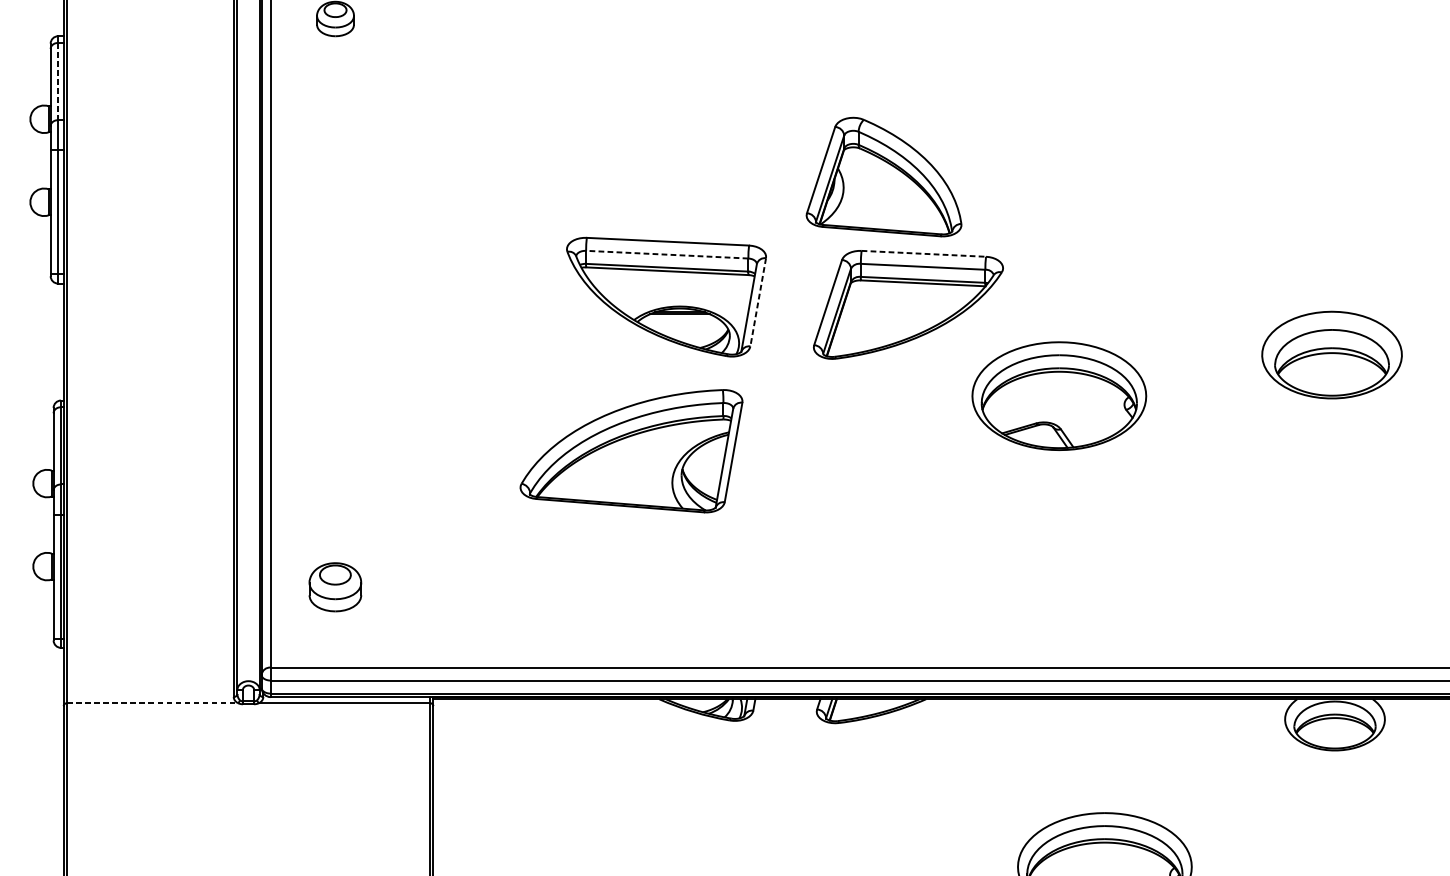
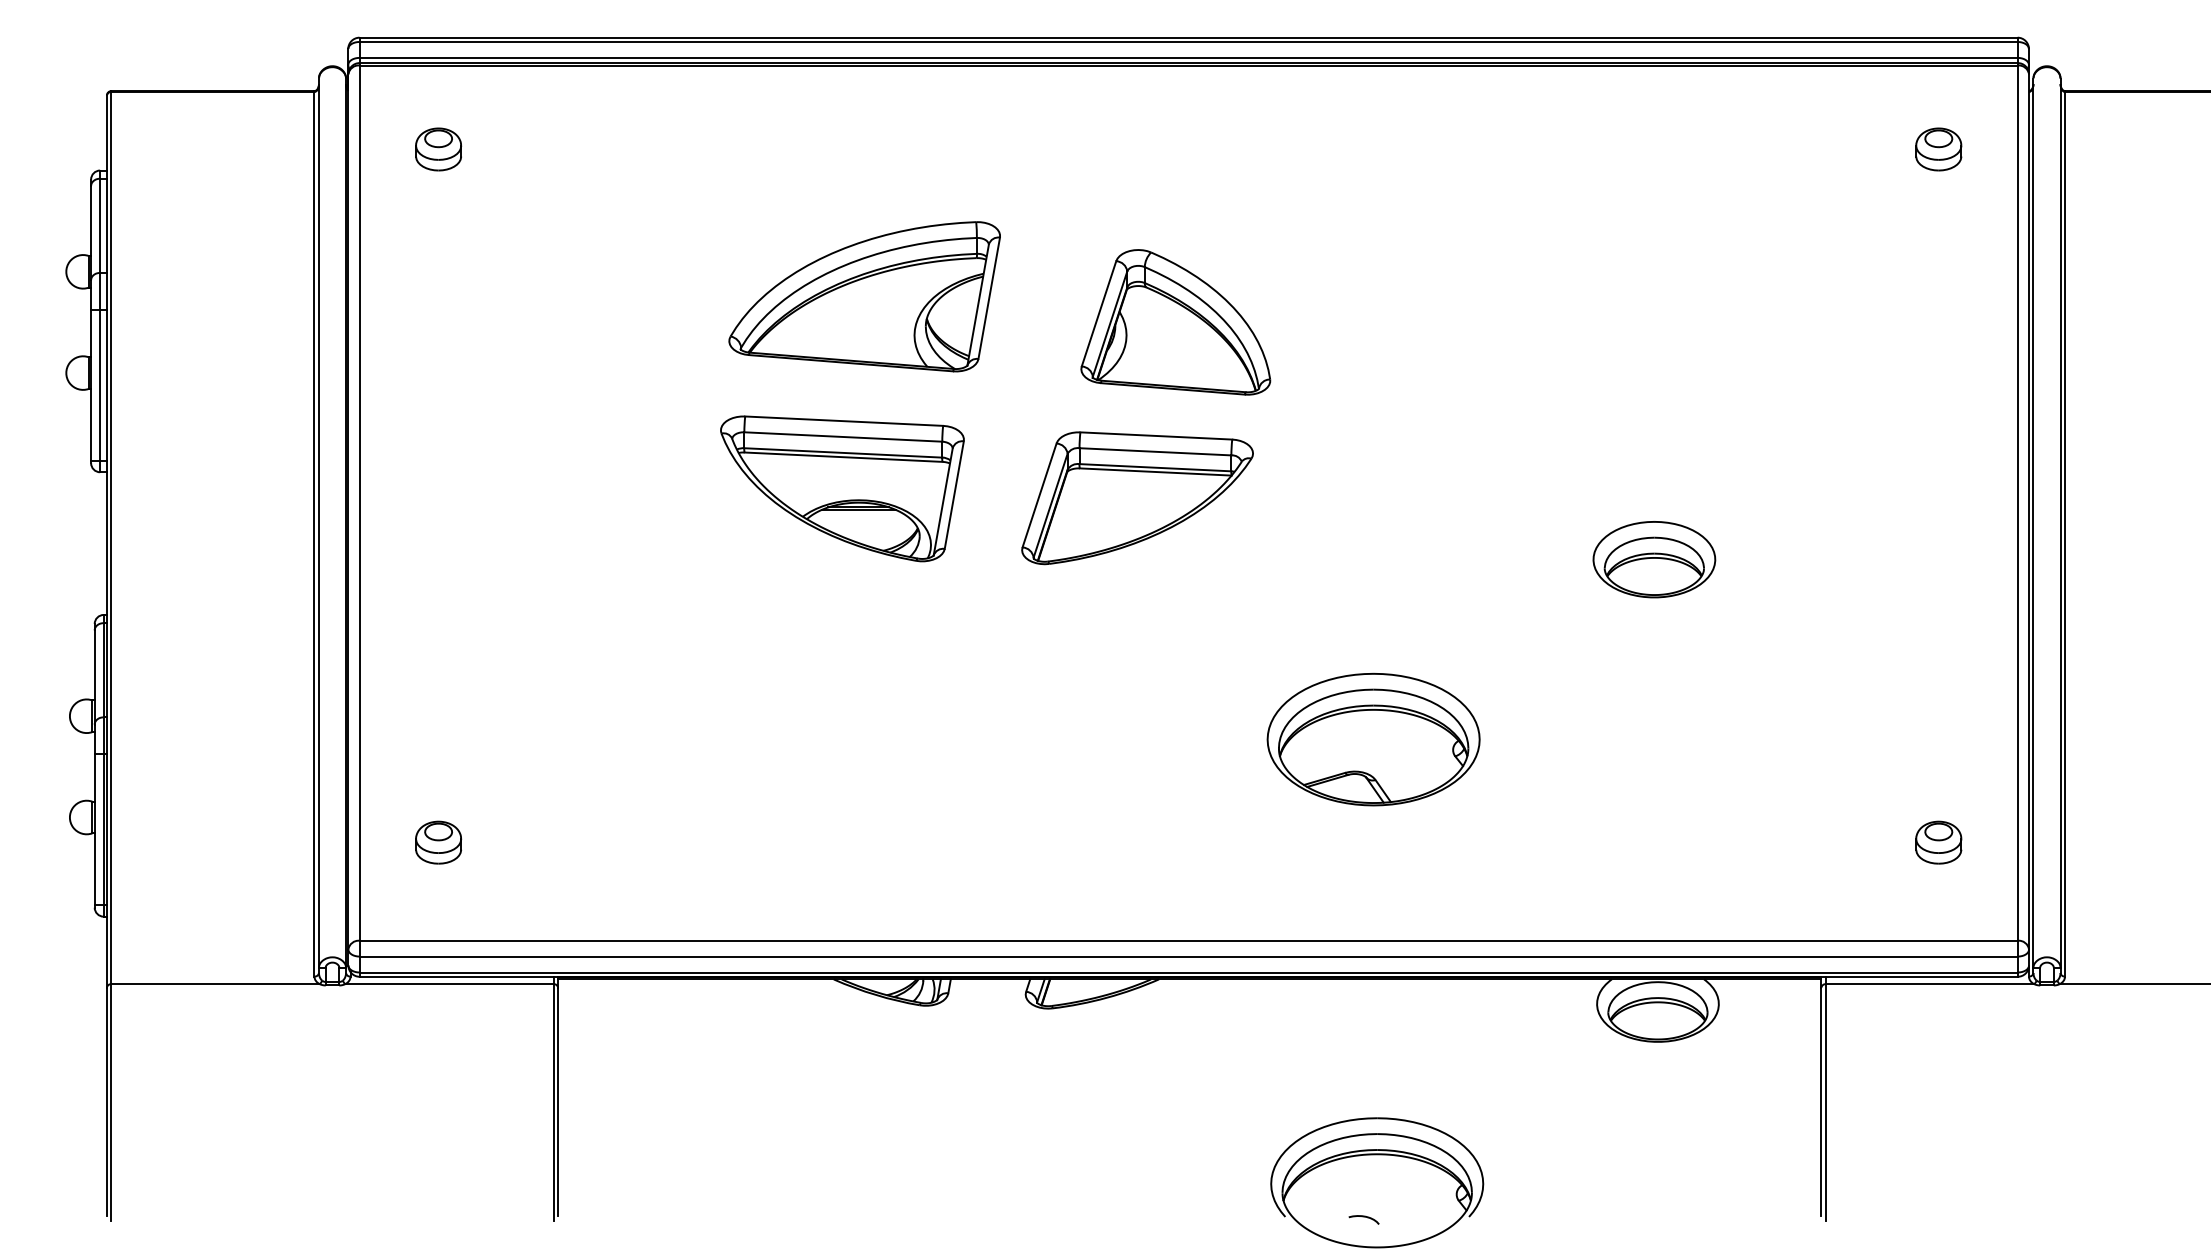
line: (58, 82) -> (100, 226), dashed -> solid
part: (883, 177) -> (1175, 322), moved
line: (923, 253) -> (1156, 435), dashed -> solid
line: (666, 254) -> (842, 436), dashed -> solid
line: (758, 302) -> (954, 495), dashed -> solid
part: (1332, 355) -> (1654, 559), size x0.71
part: (1059, 396) -> (1373, 739), moved
part: (631, 451) -> (864, 296), moved
part: (335, 587) -> (438, 842), size x0.71
line: (153, 703) -> (216, 984), dashed -> solid

